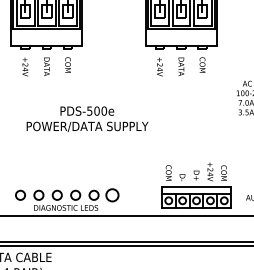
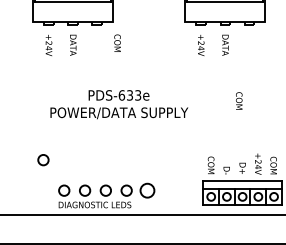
text: (67, 64) -> (116, 42), moved
text: (202, 64) -> (239, 100), moved
text: (97, 110) -> (130, 94), PDS-500e -> PDS-633e
circle: (20, 194) -> (43, 159), moved

